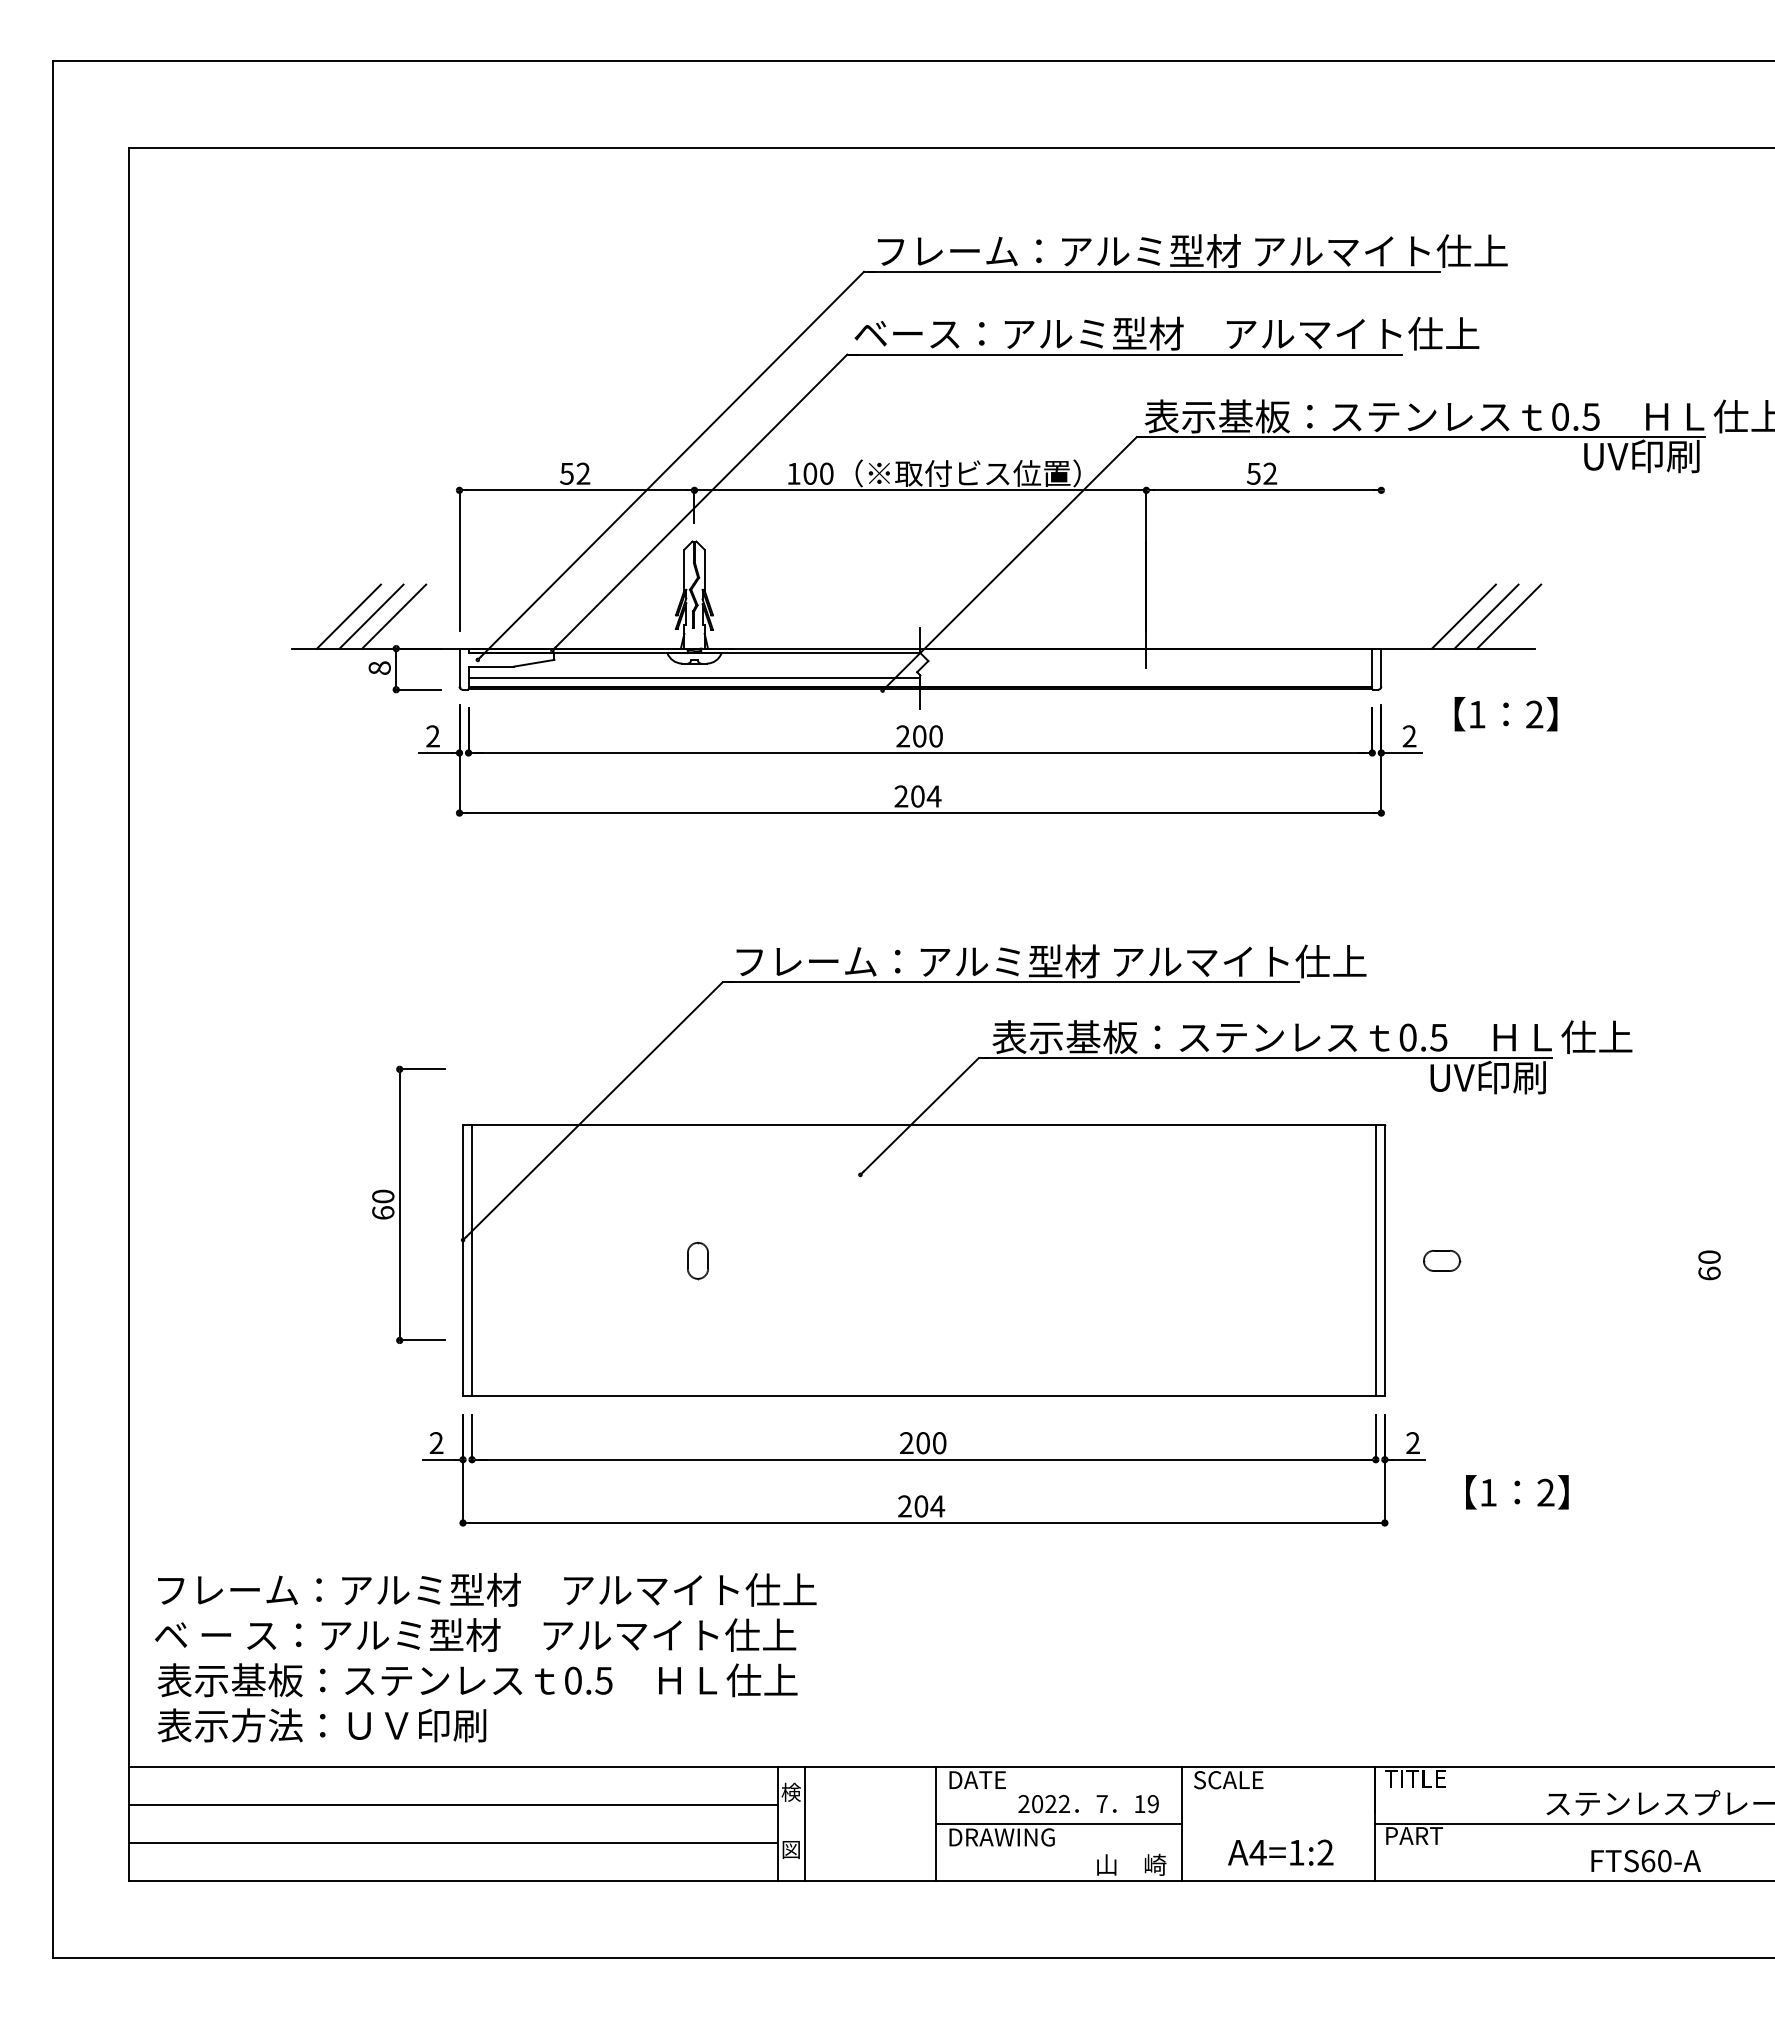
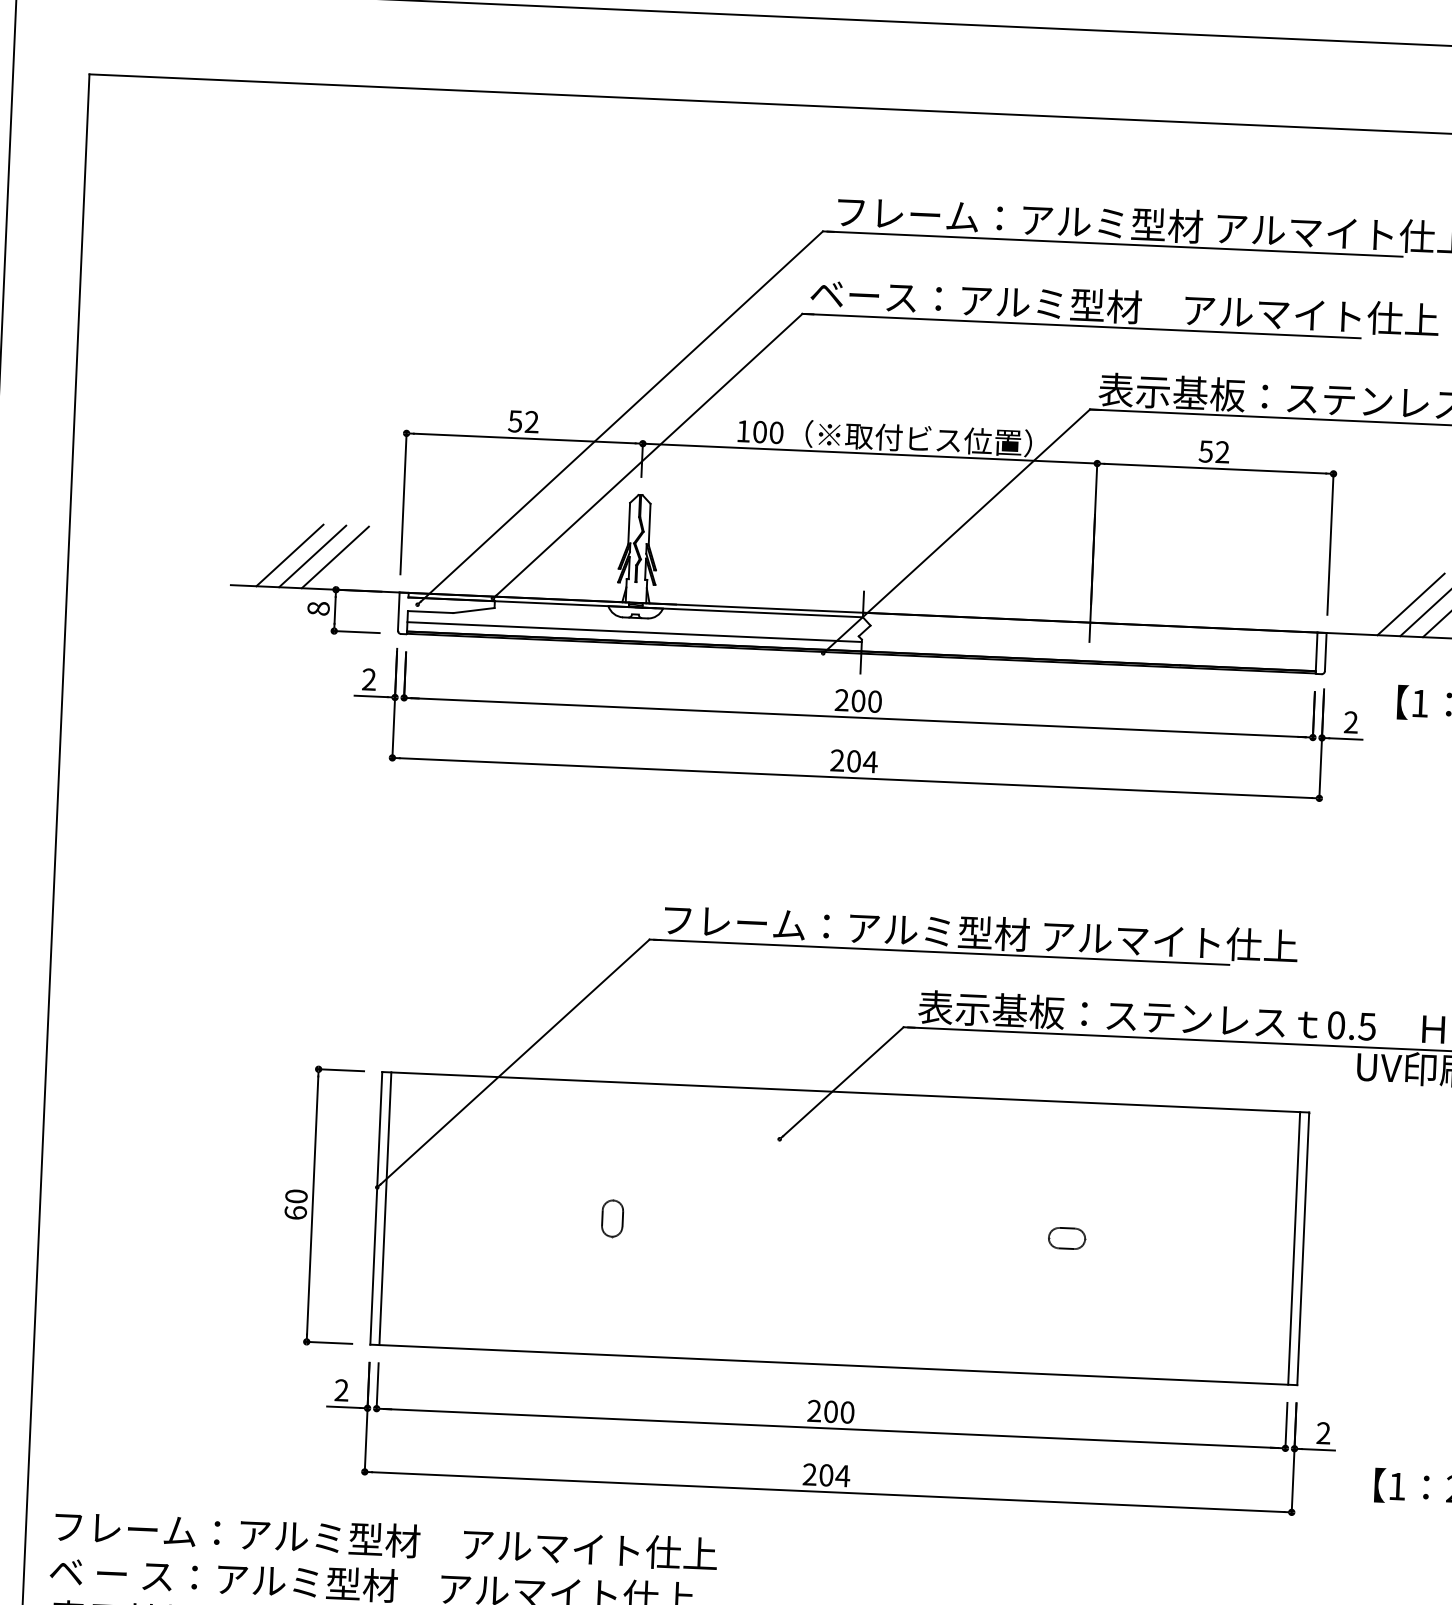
line: (1381, 560) -> (1330, 544), added
part: (400, 1204) -> (313, 1205), moved
part: (1442, 1260) -> (1067, 1238), moved

